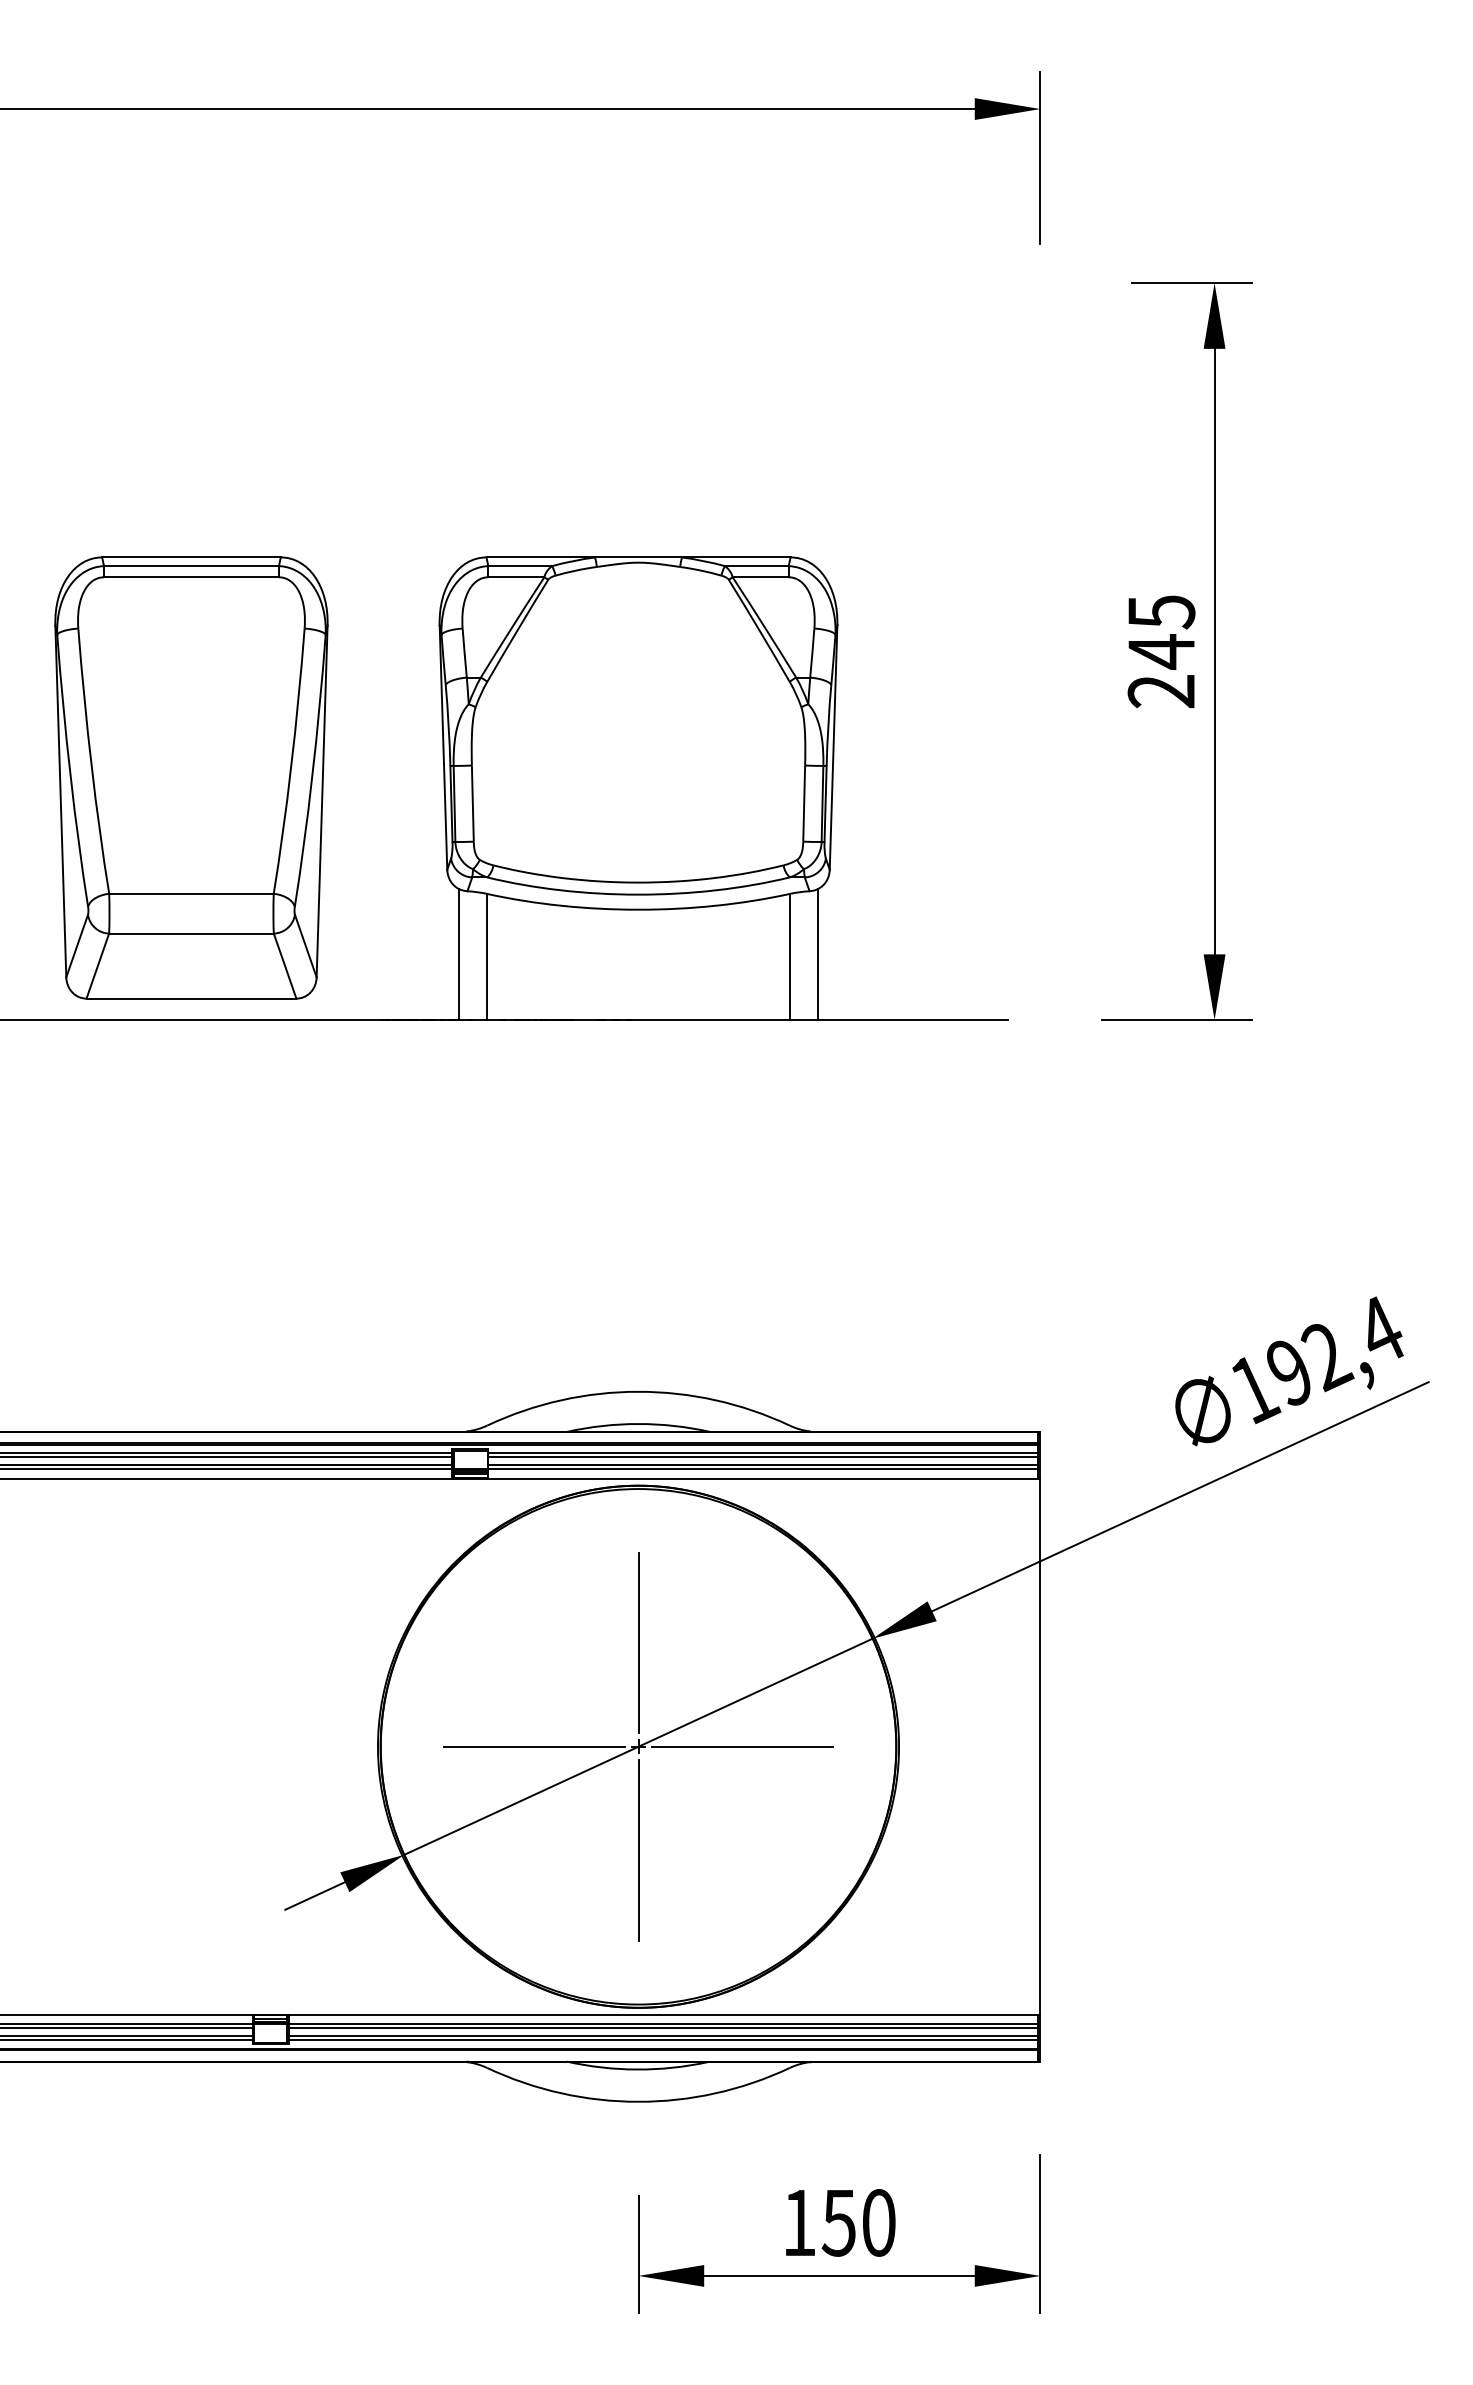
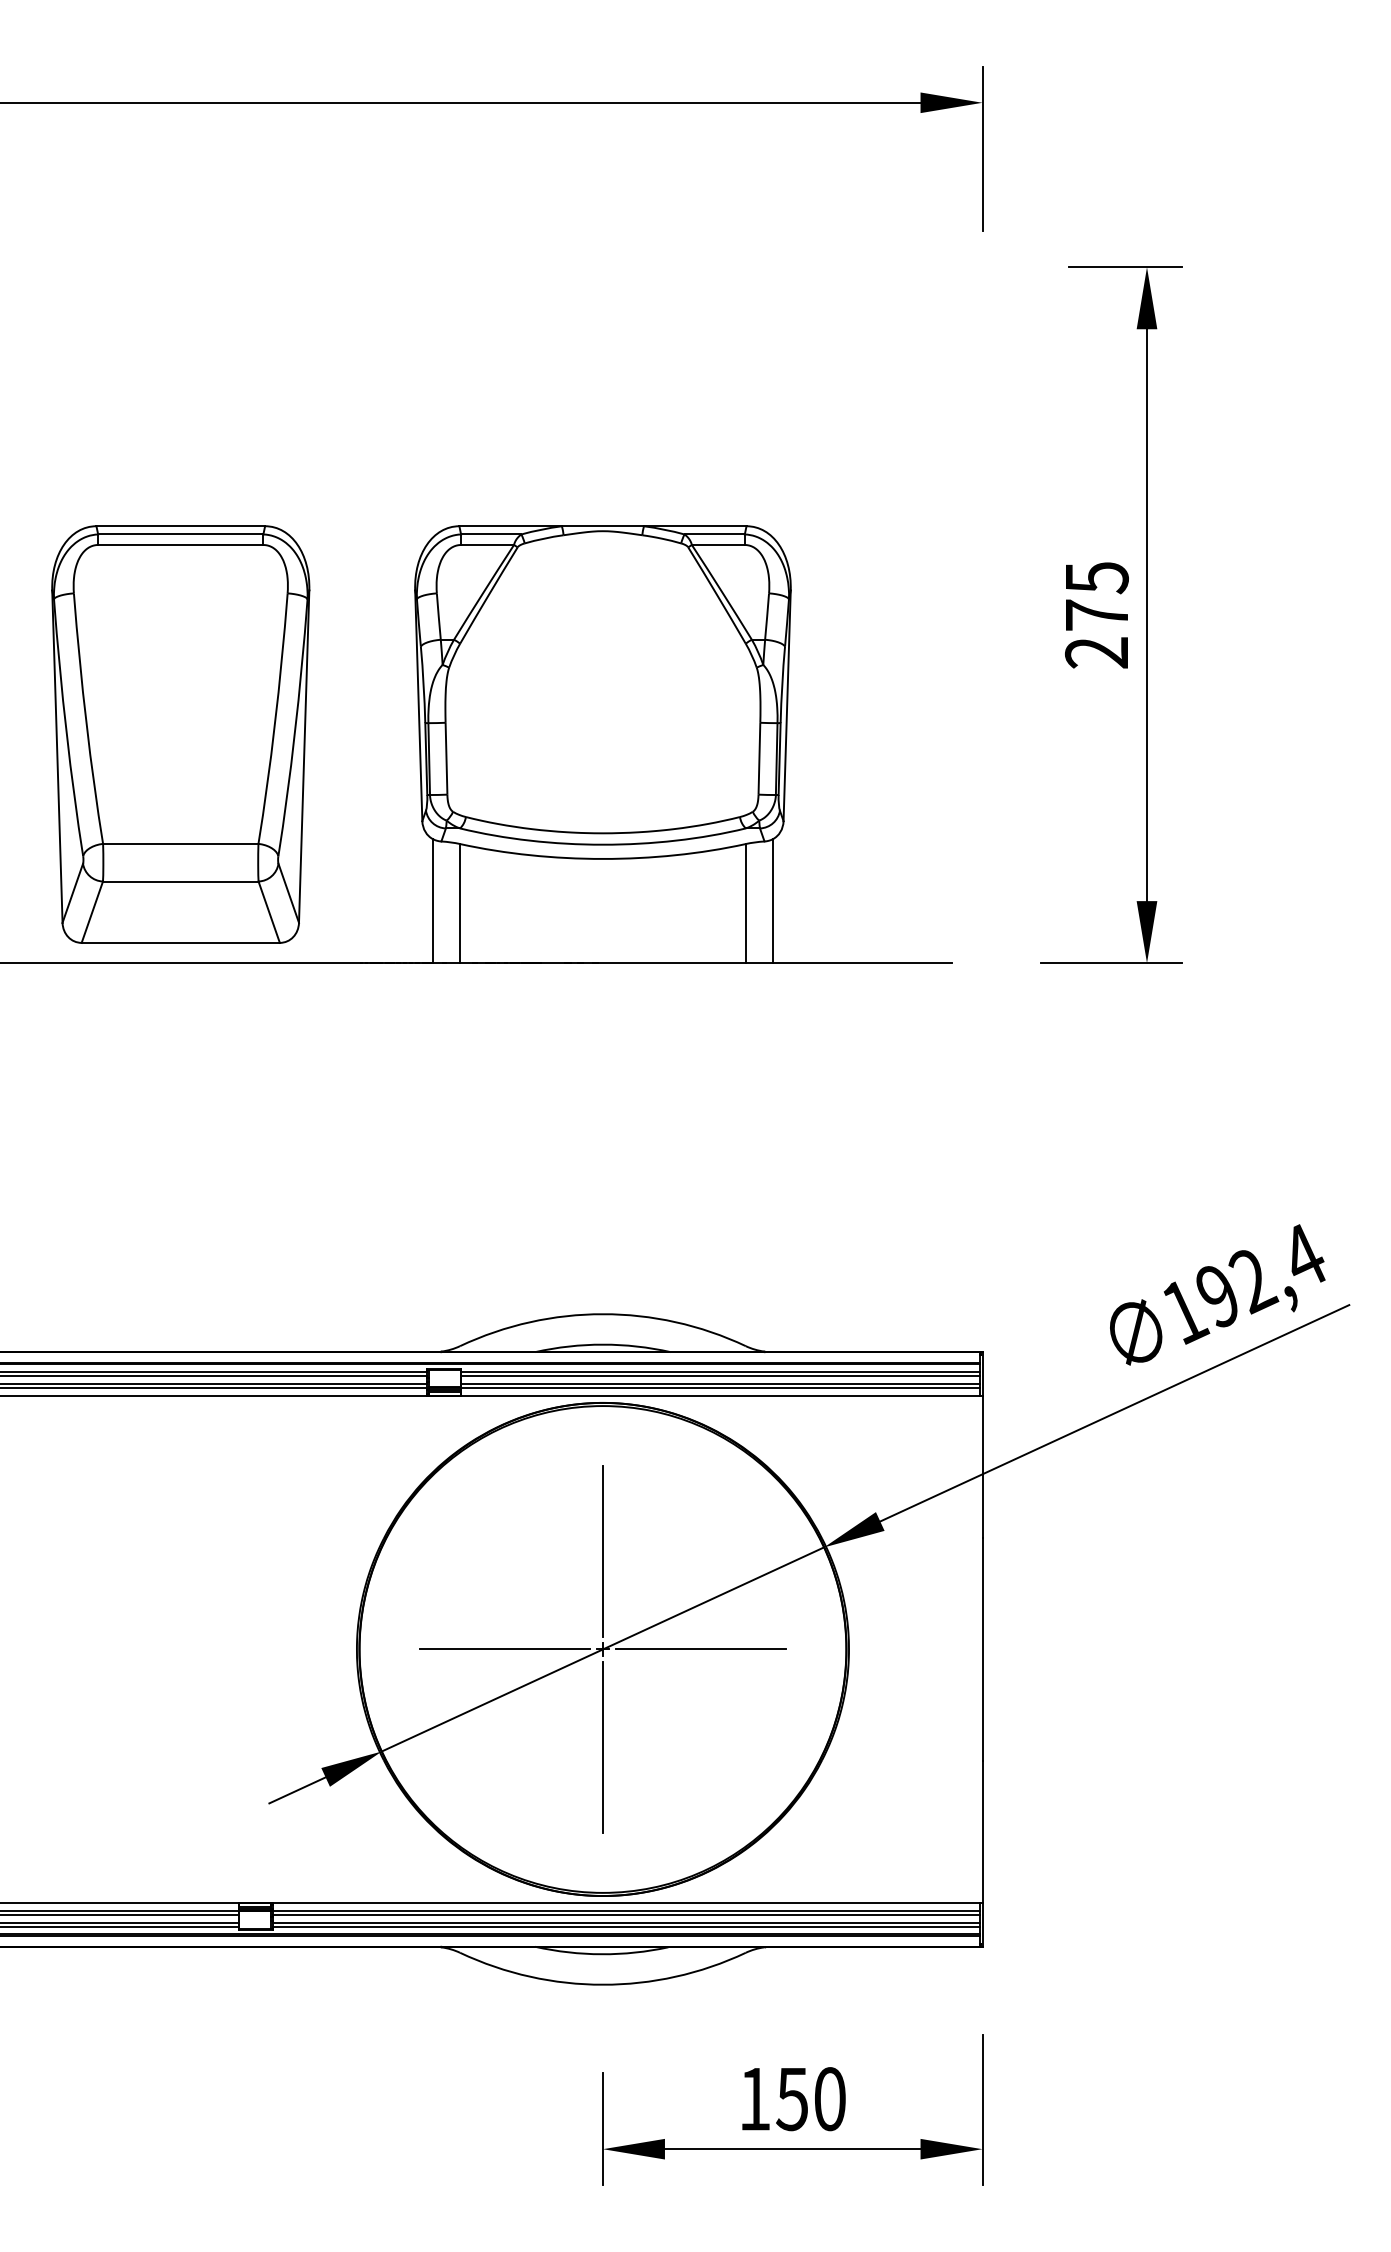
text: (1161, 651) -> (1096, 615), 245 -> 275

